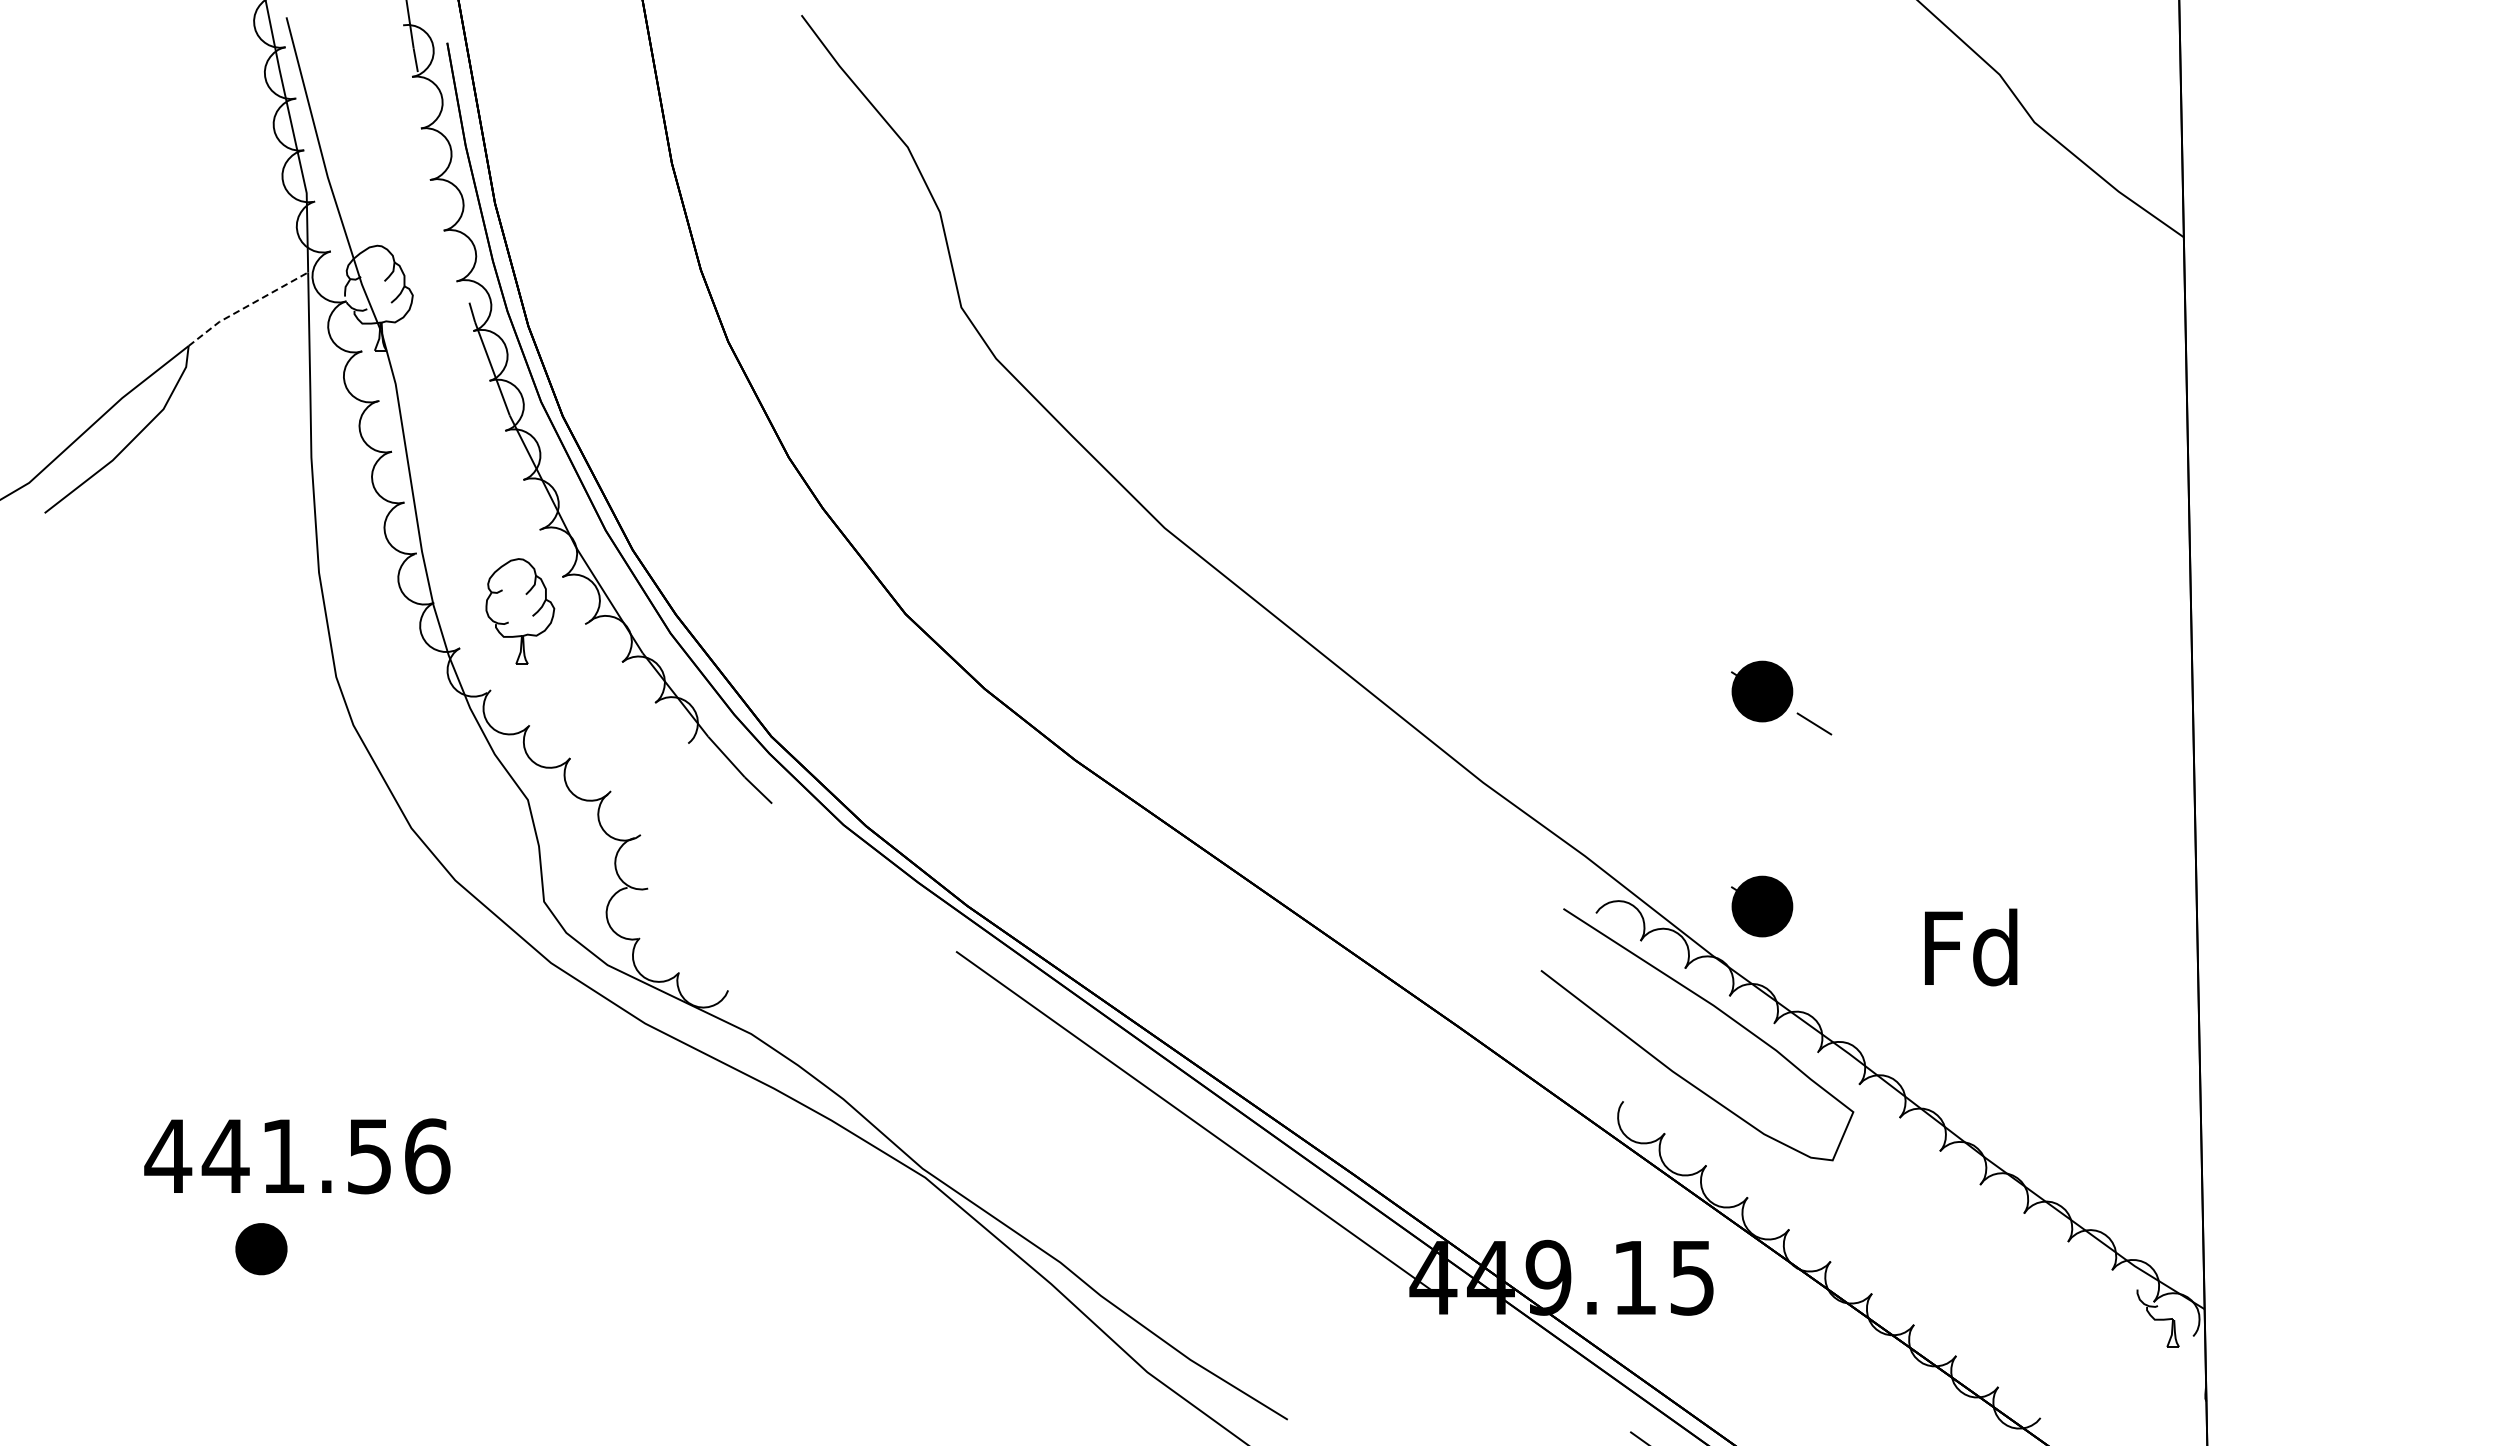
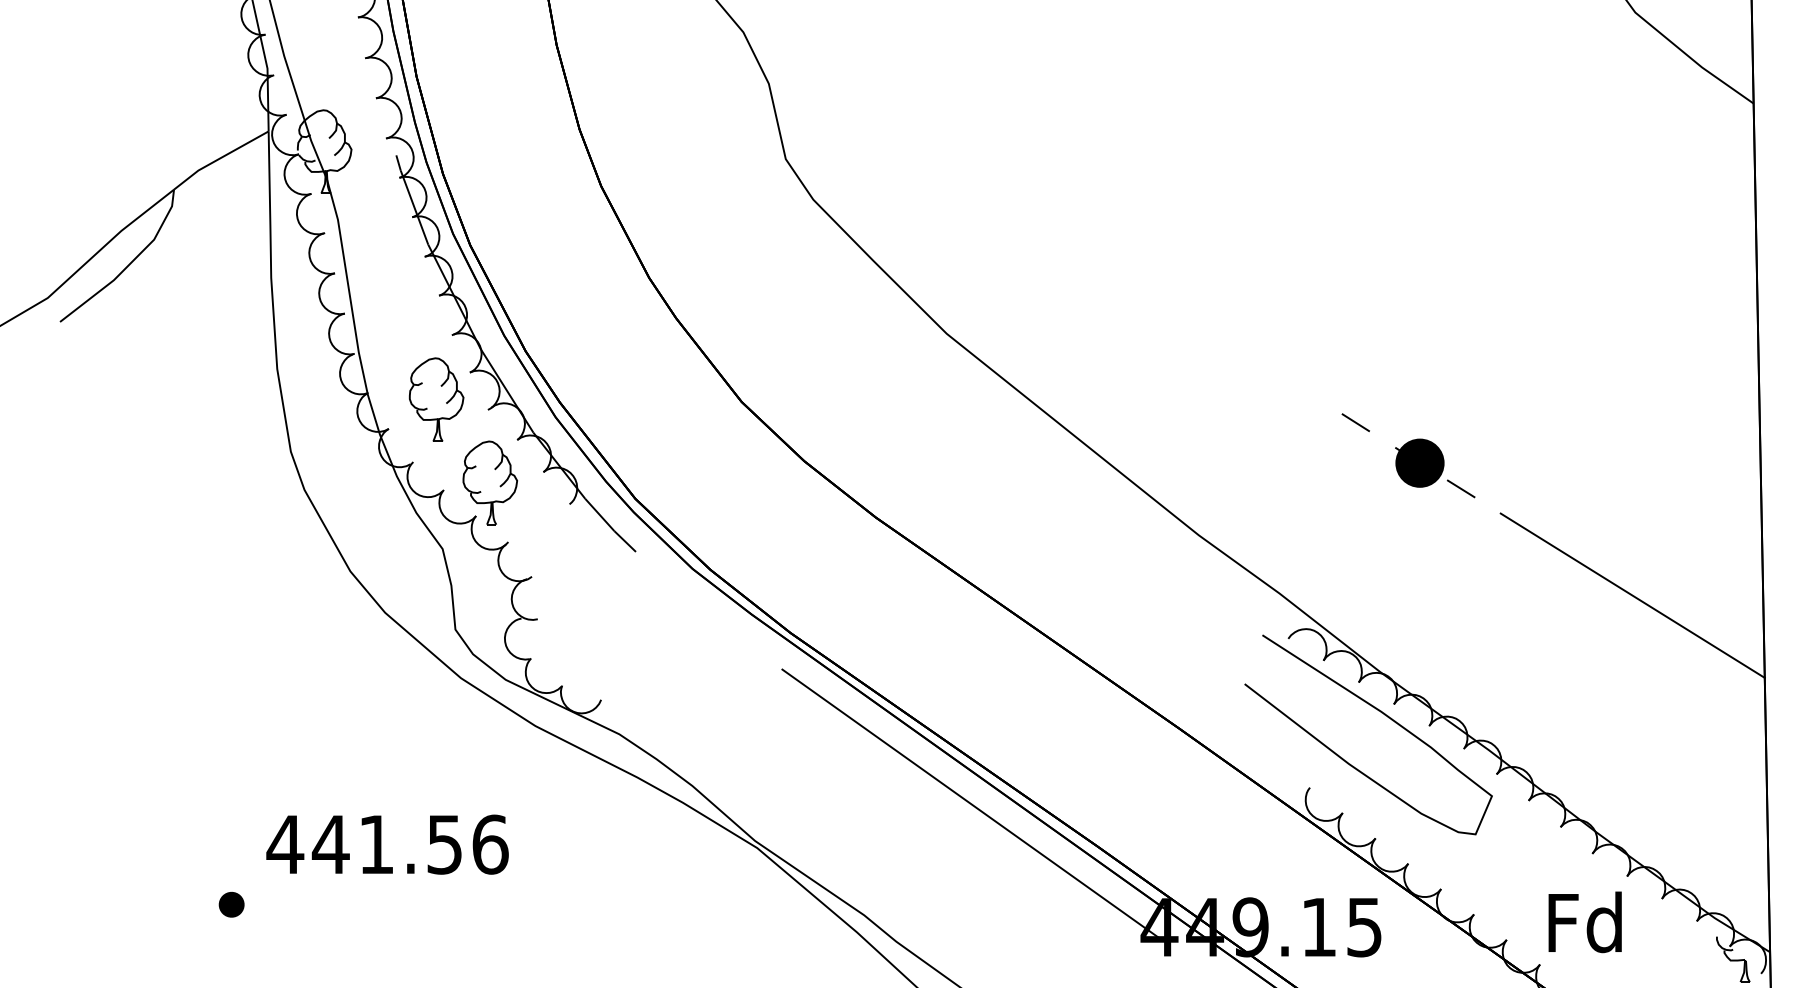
line: (246, 306) -> (219, 158), dashed -> solid
line: (1681, 639) -> (1355, 422), added
part: (587, 716) -> (489, 482), added
line: (2030, 858) -> (1632, 595), added
part: (1762, 906) -> (1420, 633), removed
text: (1971, 947) -> (1585, 922), moved
text: (297, 1156) -> (387, 844), moved
part: (261, 1249) -> (231, 904), size x0.62

